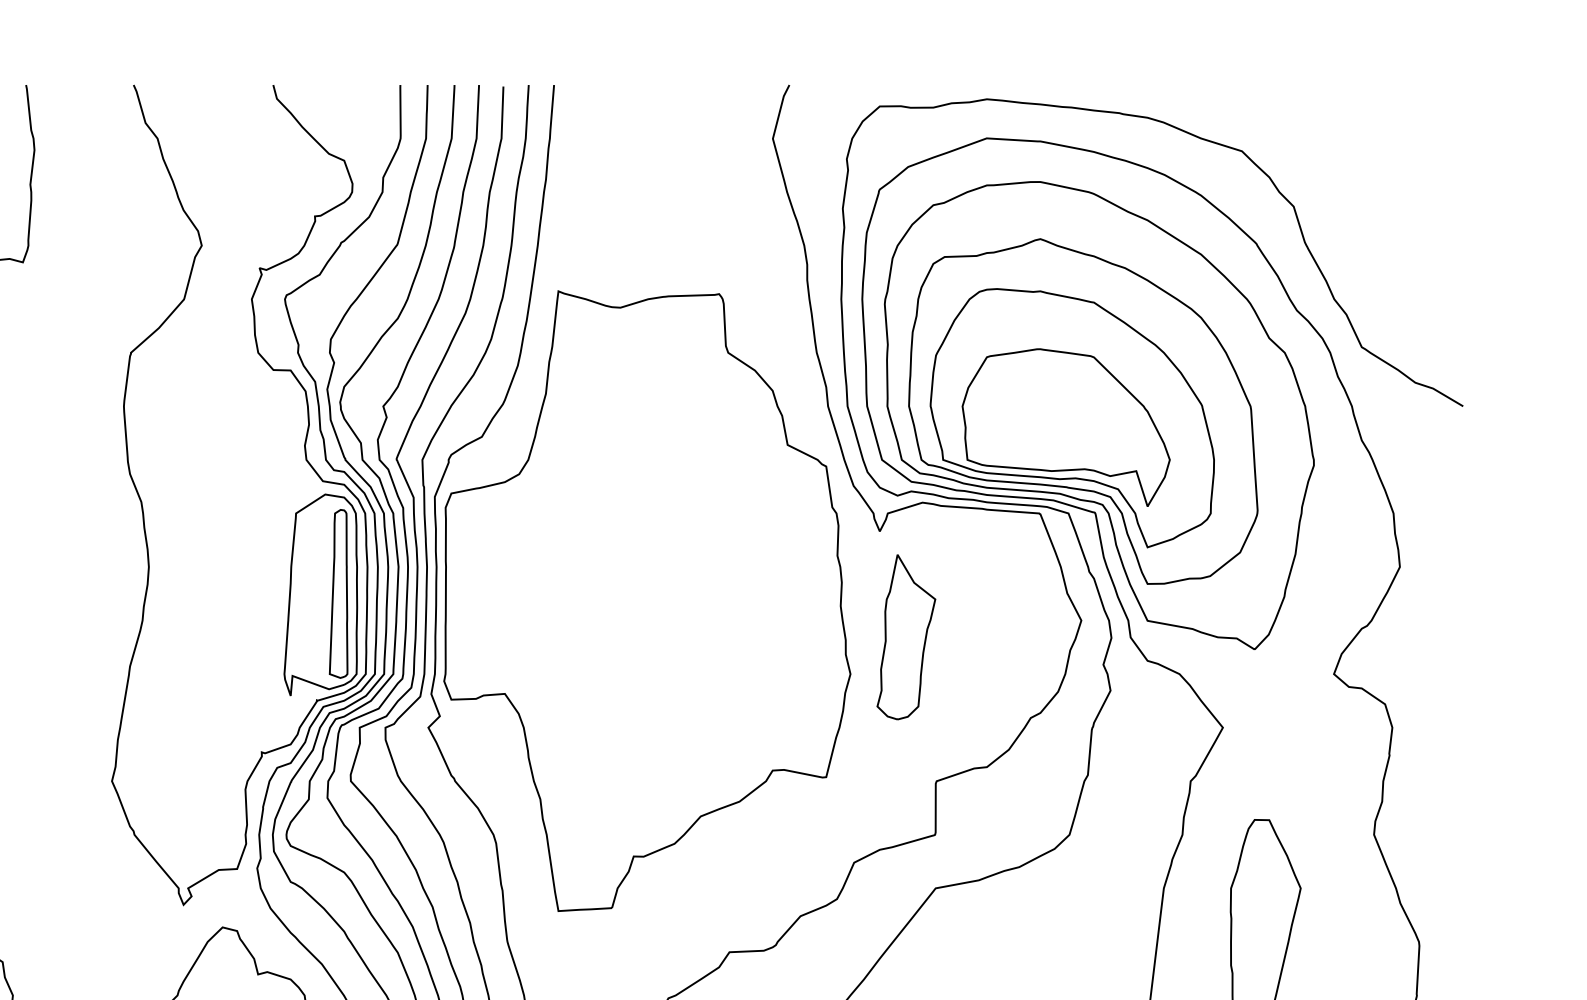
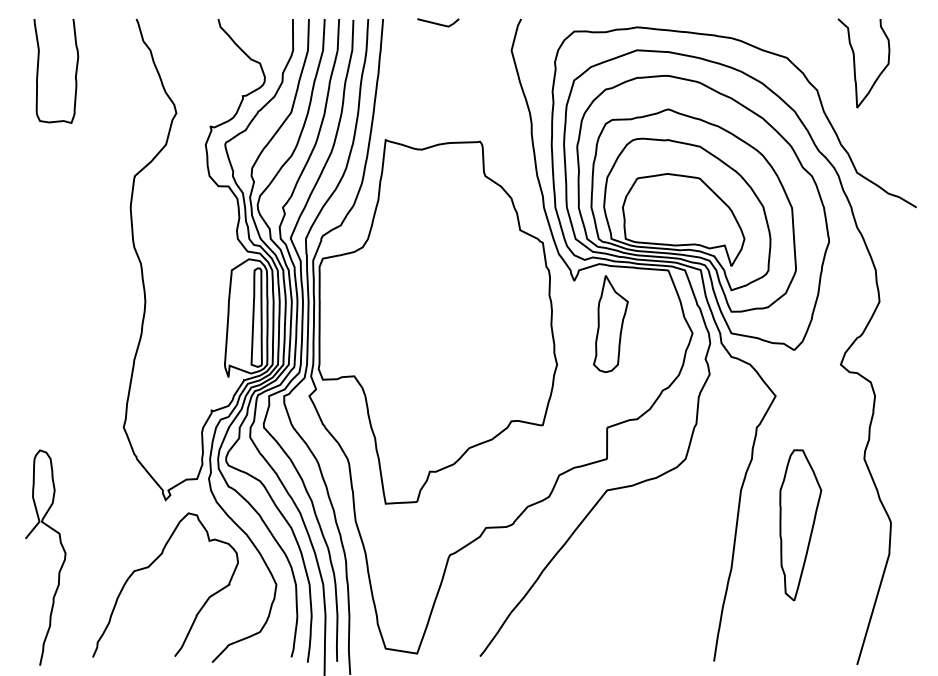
line: (648, 92) -> (438, 23), added
curve: (1358, 160) -> (855, 63), added
part: (905, 638) -> (610, 324), moved

